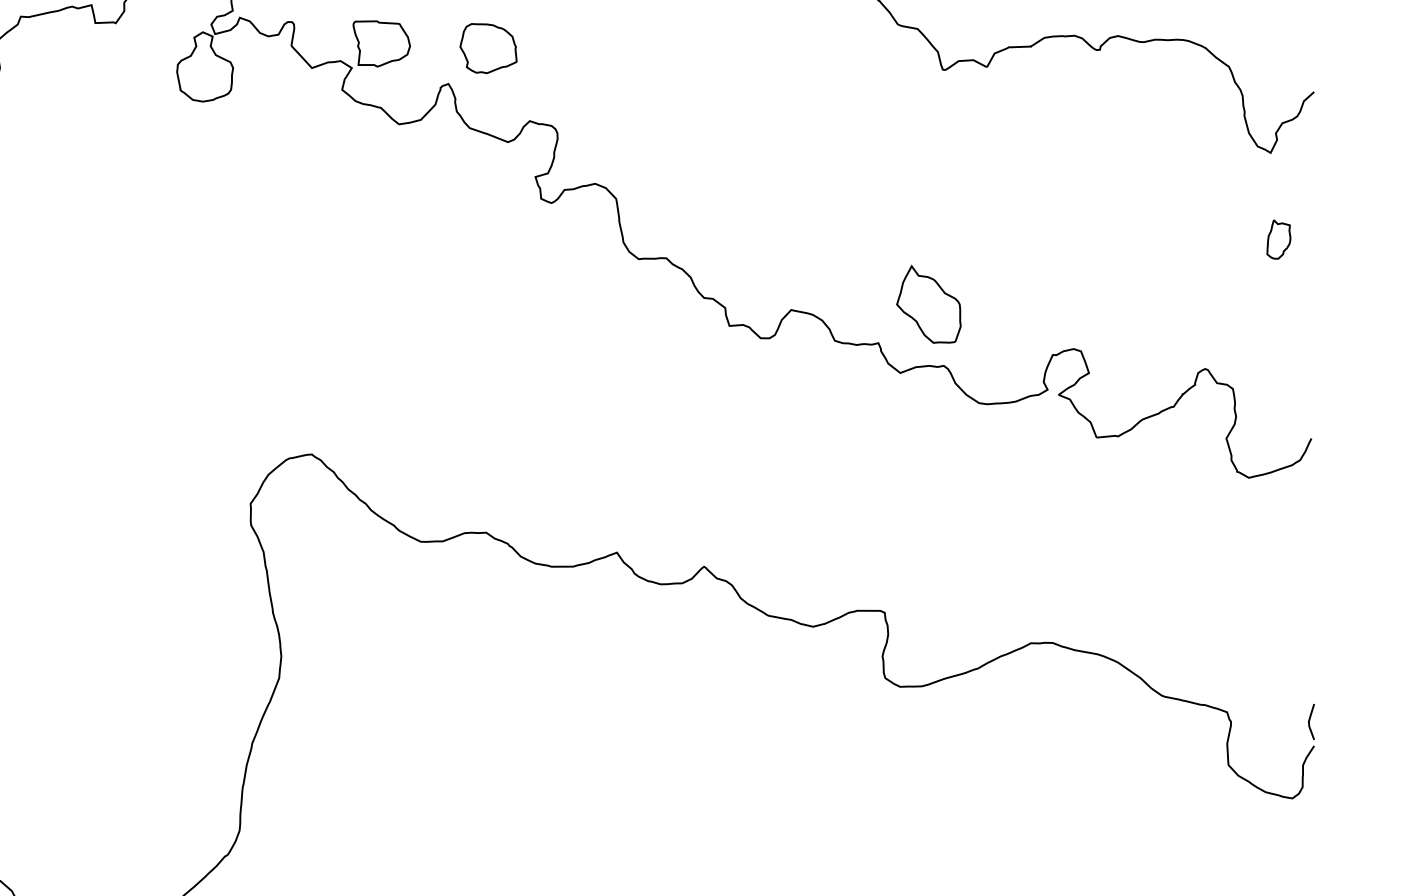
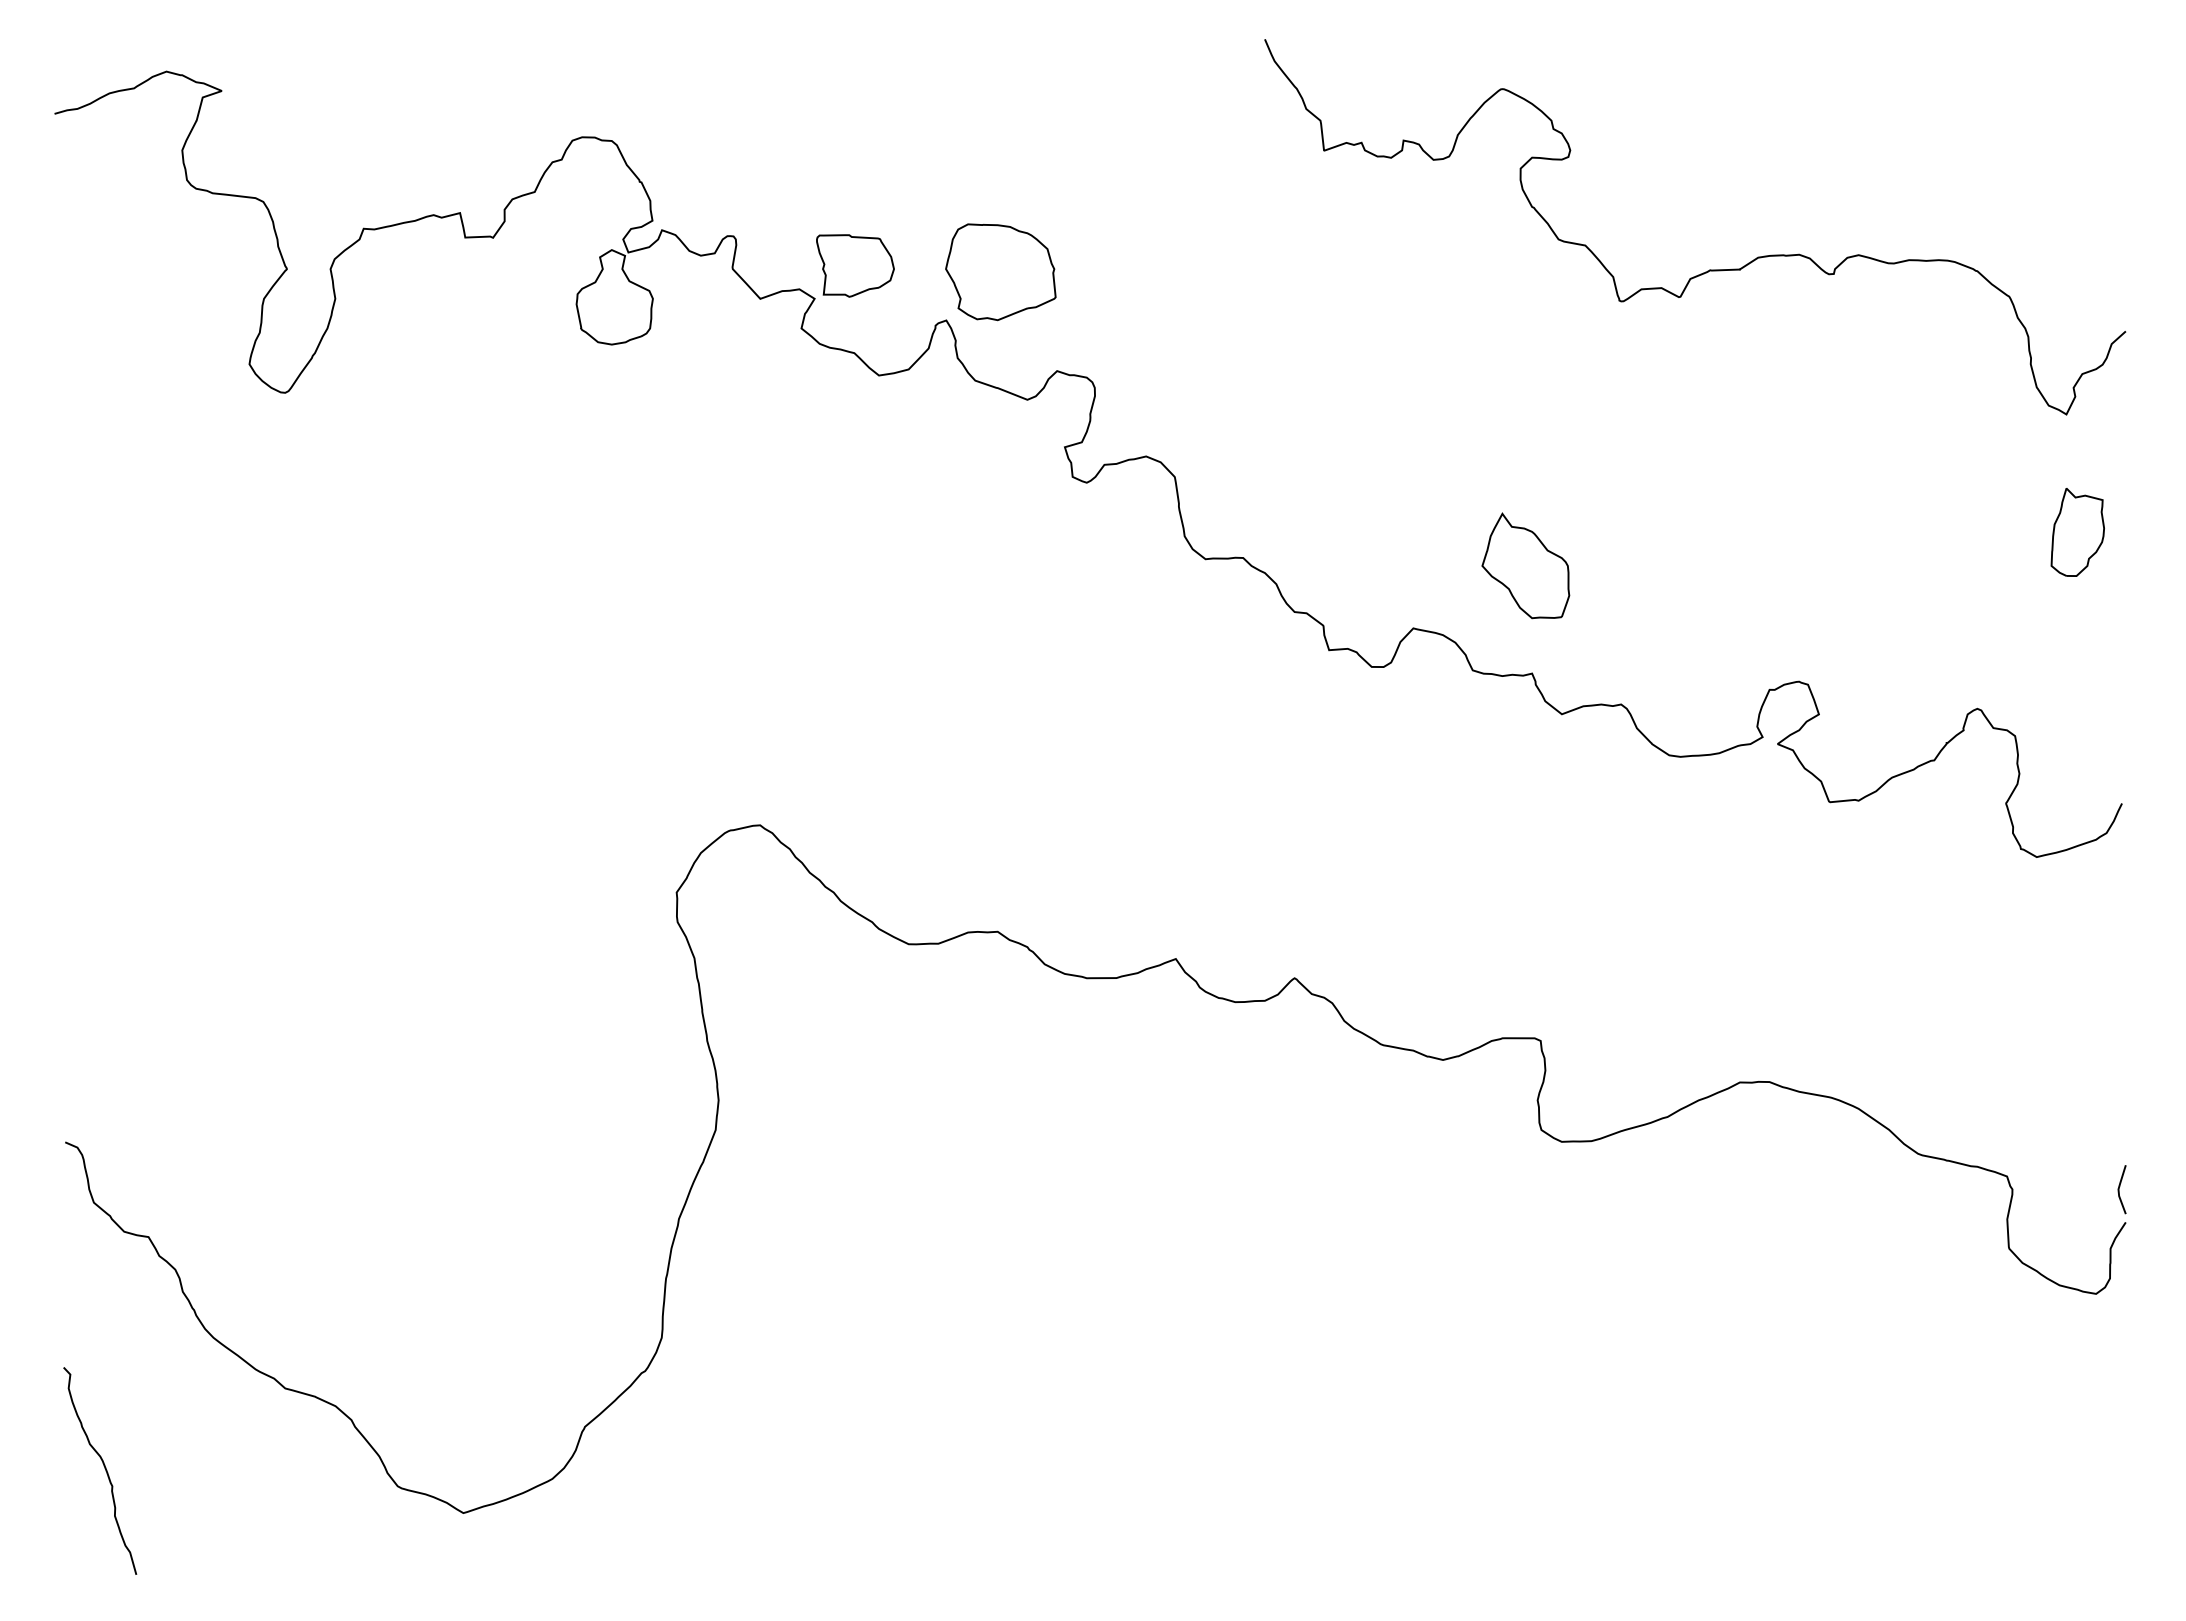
part: (488, 48) -> (1000, 272), size x1.43
part: (1278, 239) -> (2077, 532), size x1.67
part: (928, 304) -> (1525, 565), moved

